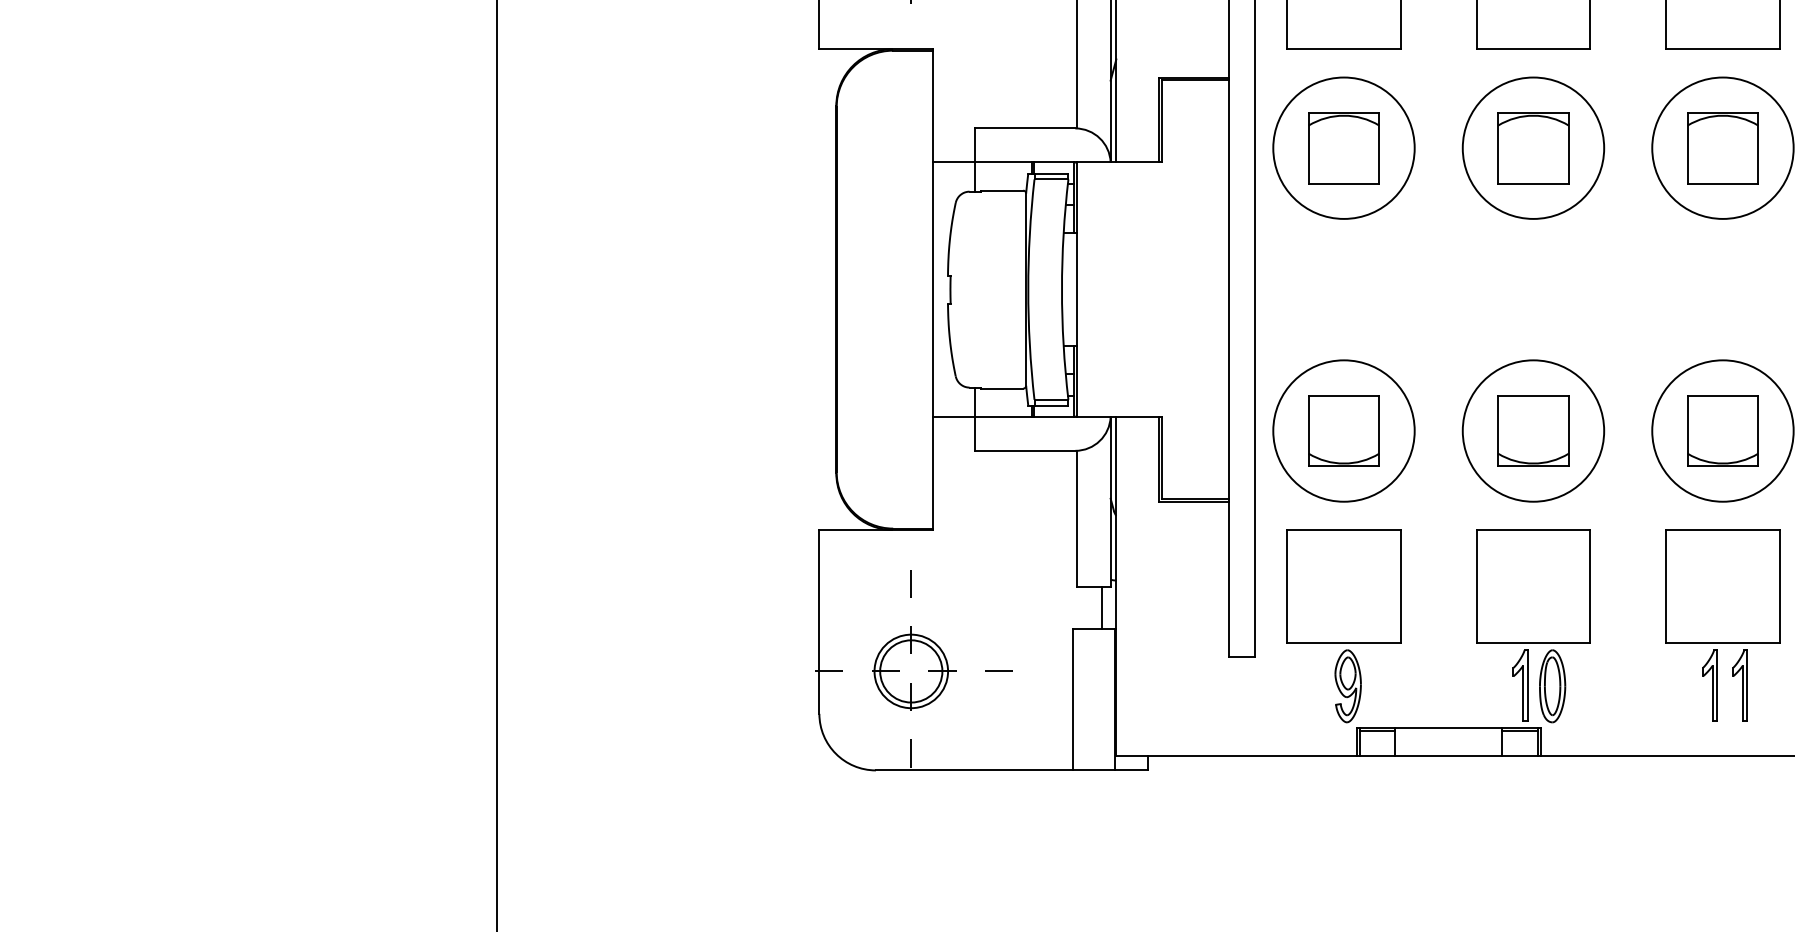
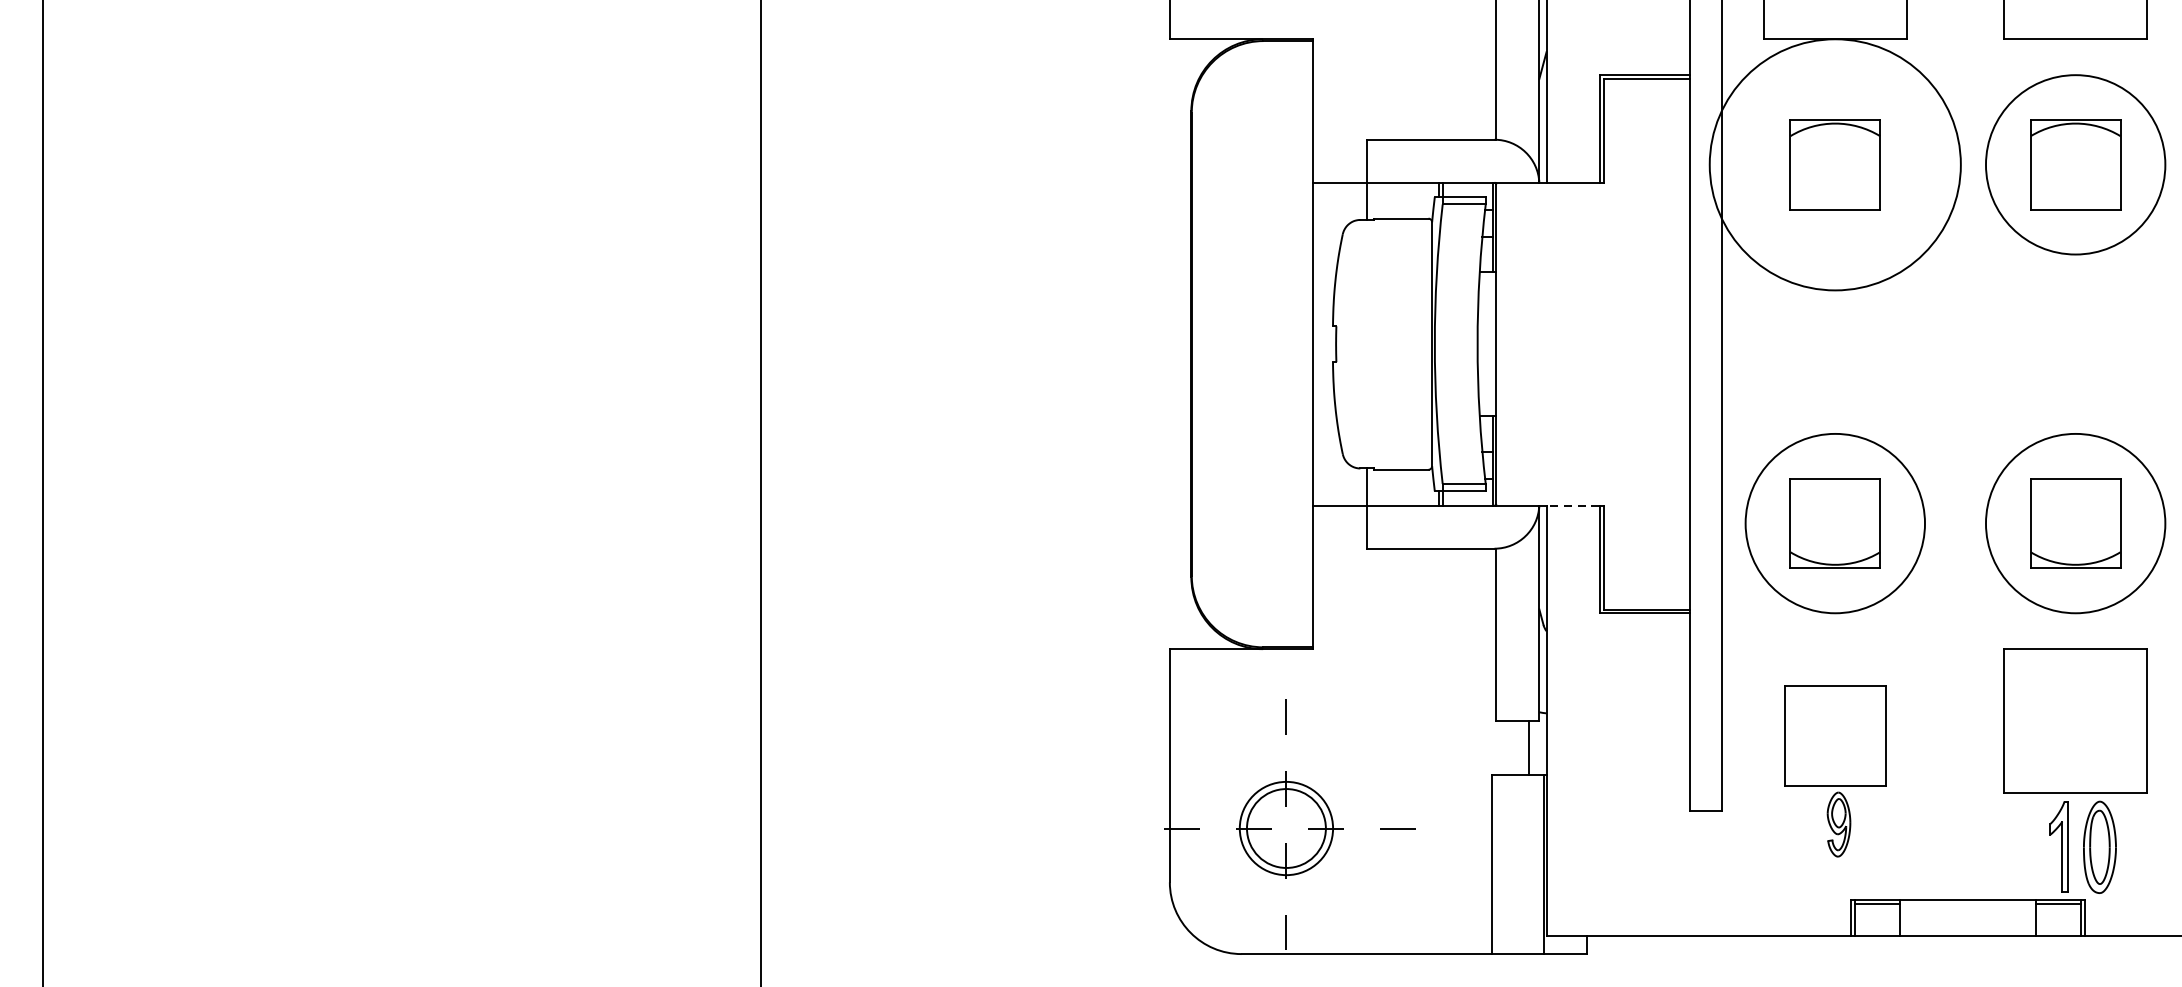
circle: (1343, 147) -> (1834, 163), size x1.4
line: (1137, 416) -> (1573, 505), solid -> dashed
part: (1343, 626) -> (1834, 771), size x0.7

